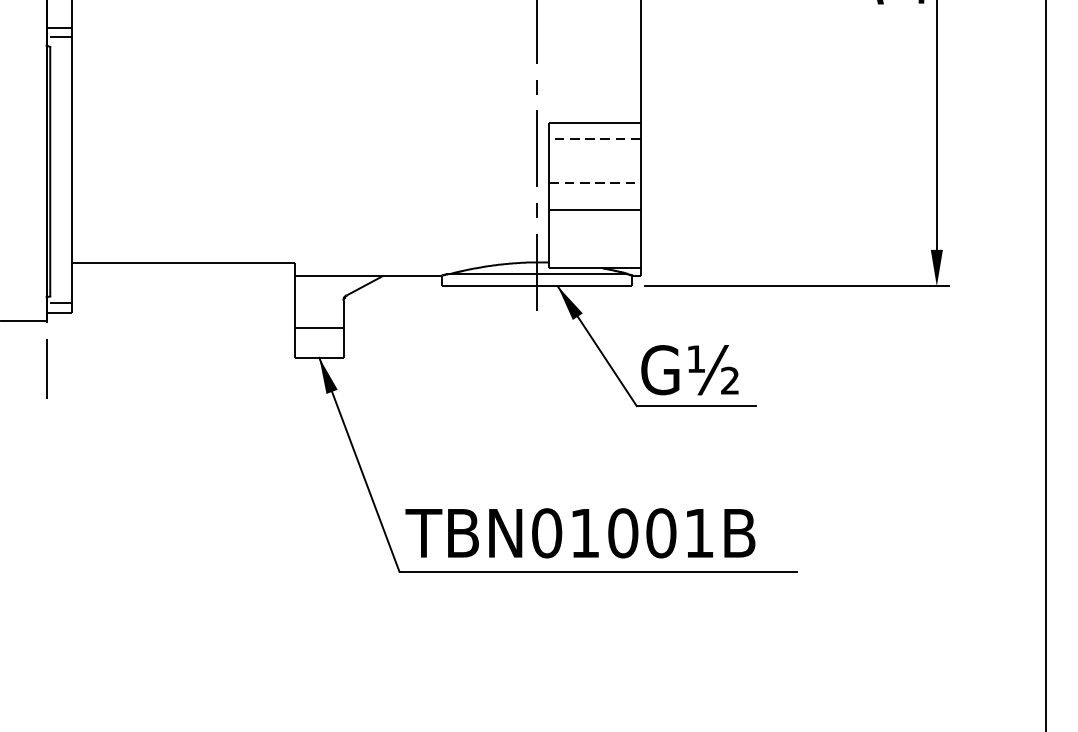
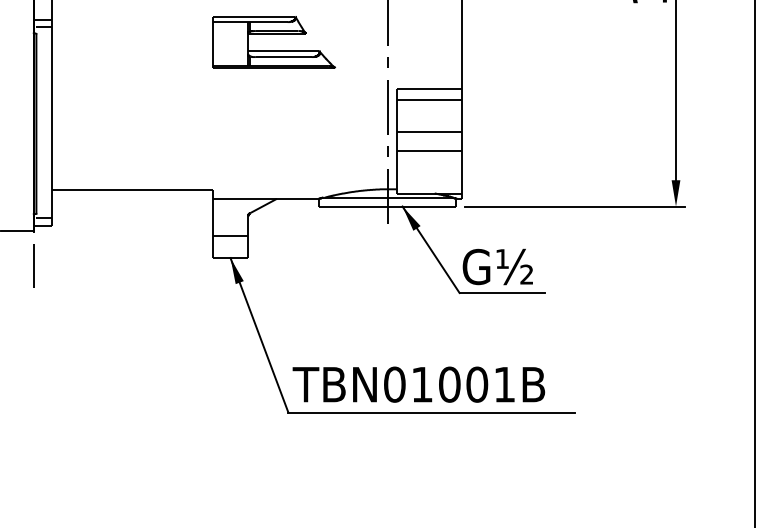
part: (378, 47) -> (273, 34), added
line: (595, 137) -> (429, 99), dashed -> solid
line: (595, 182) -> (429, 131), dashed -> solid

